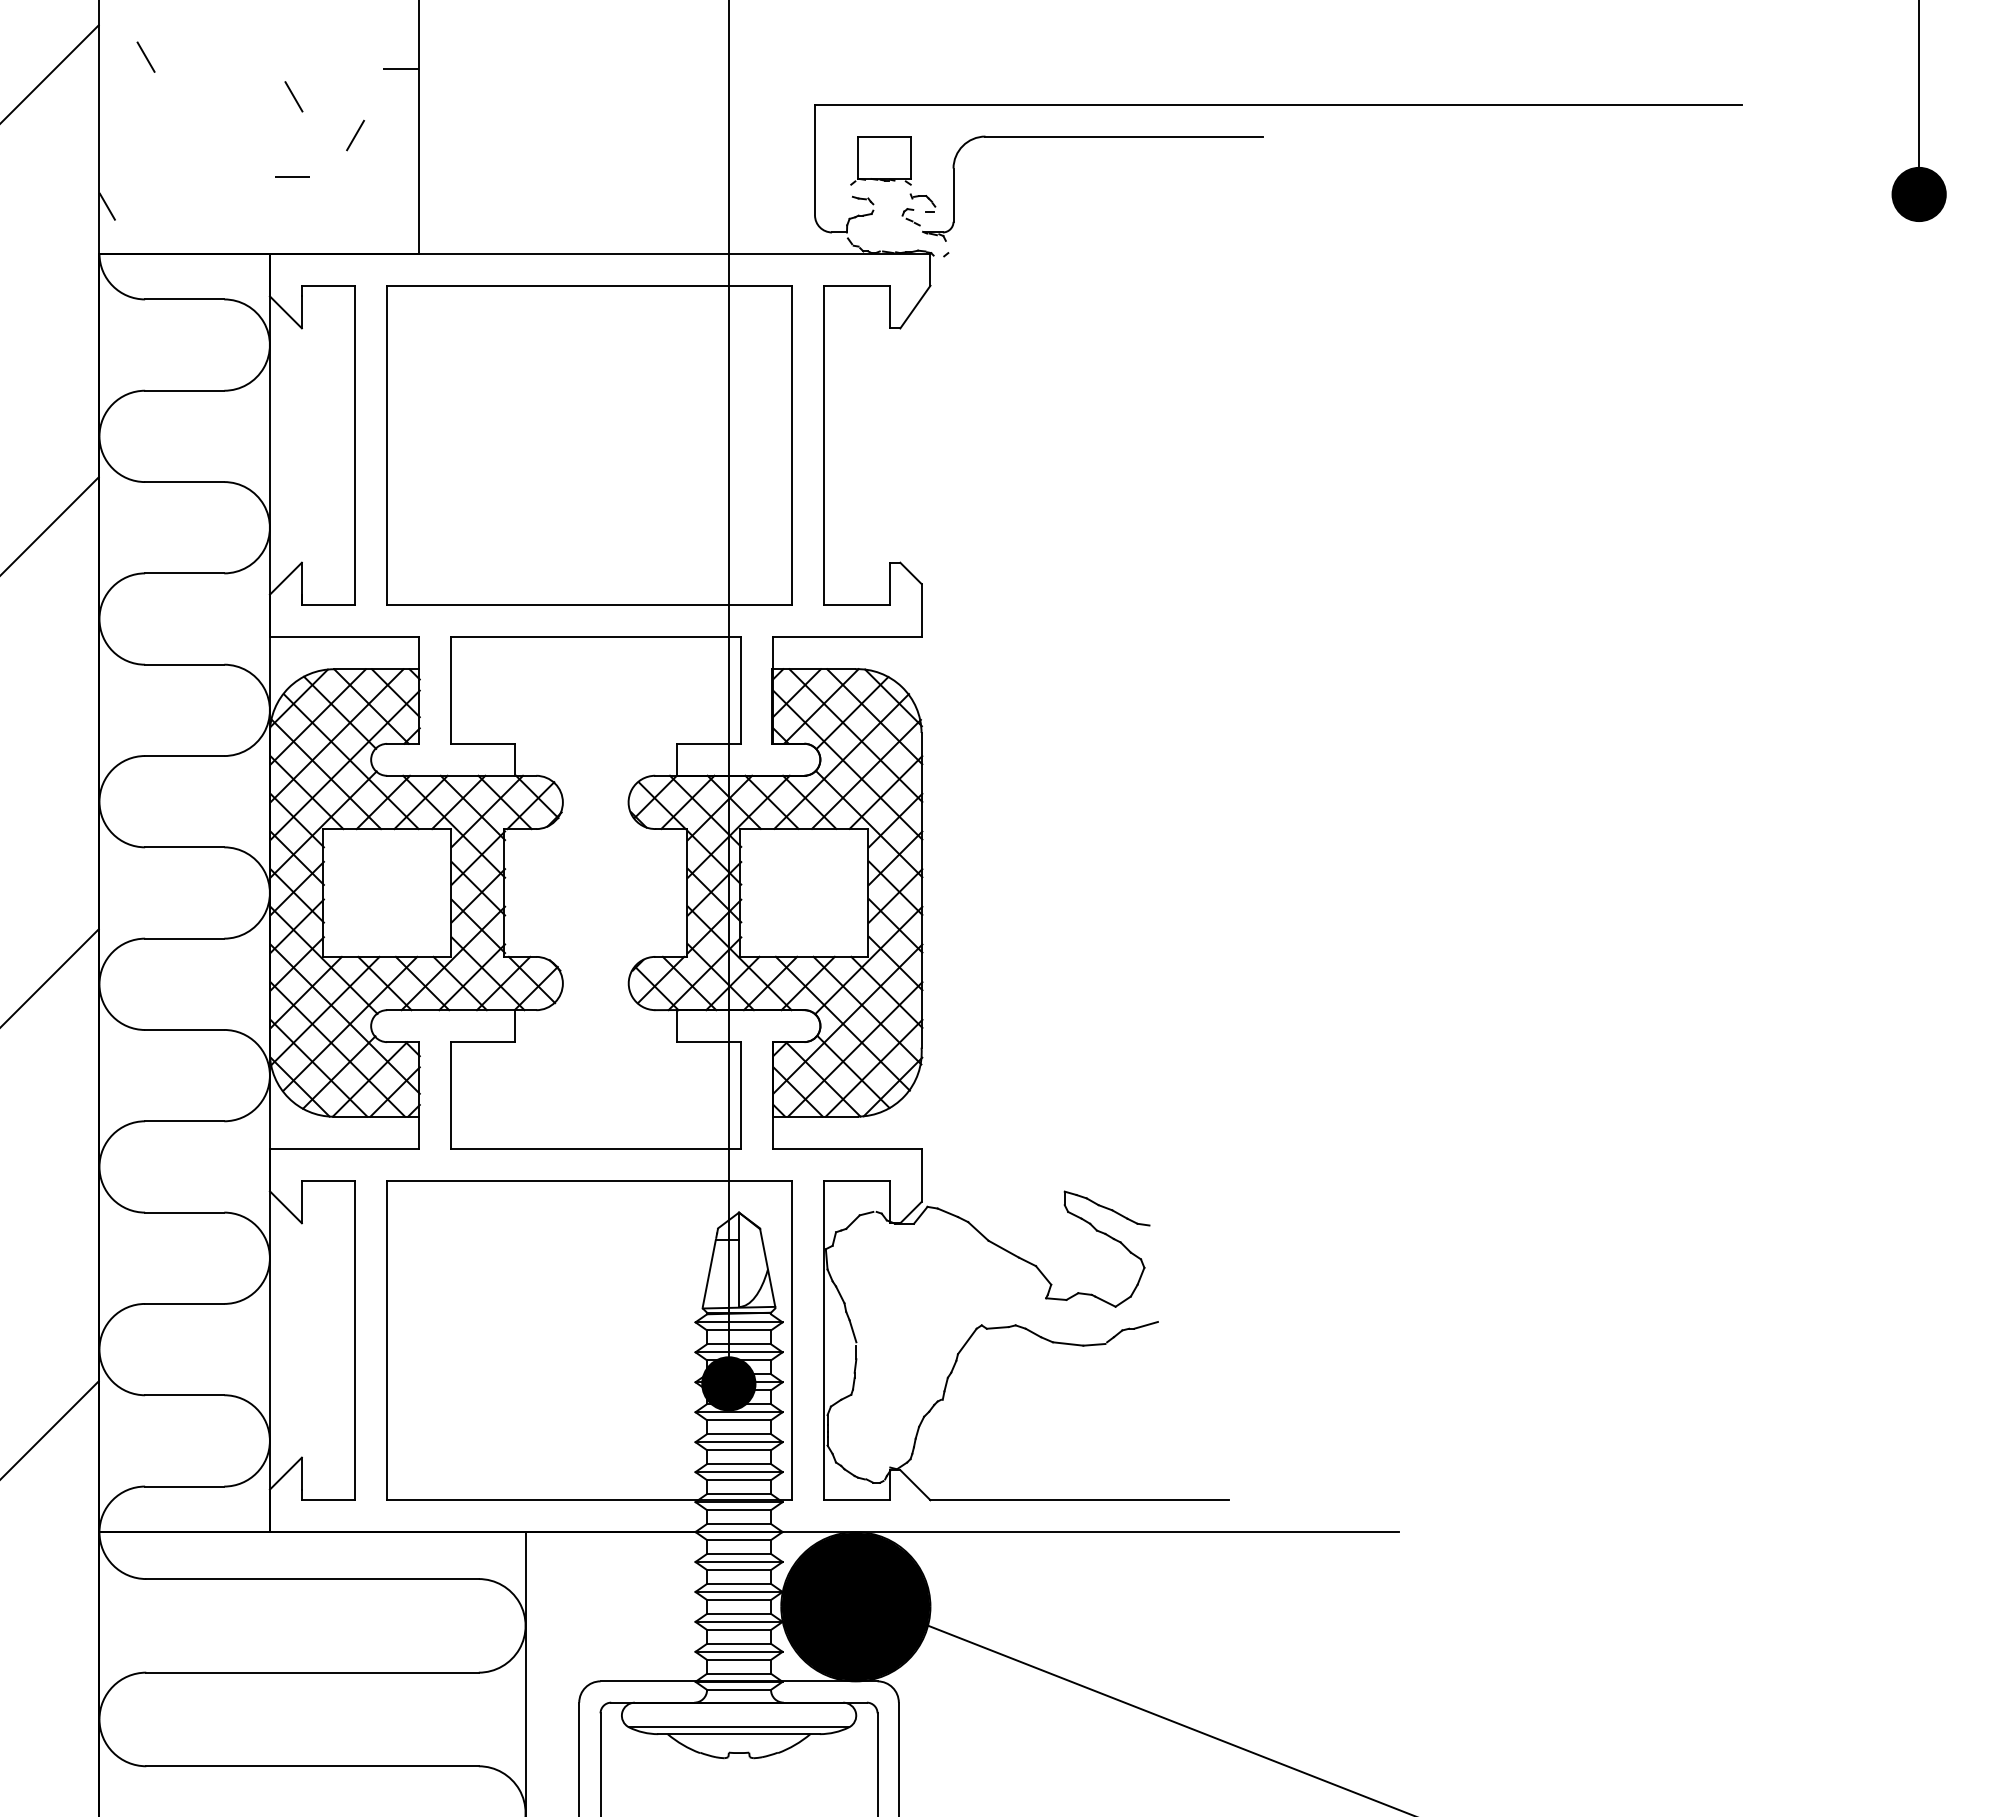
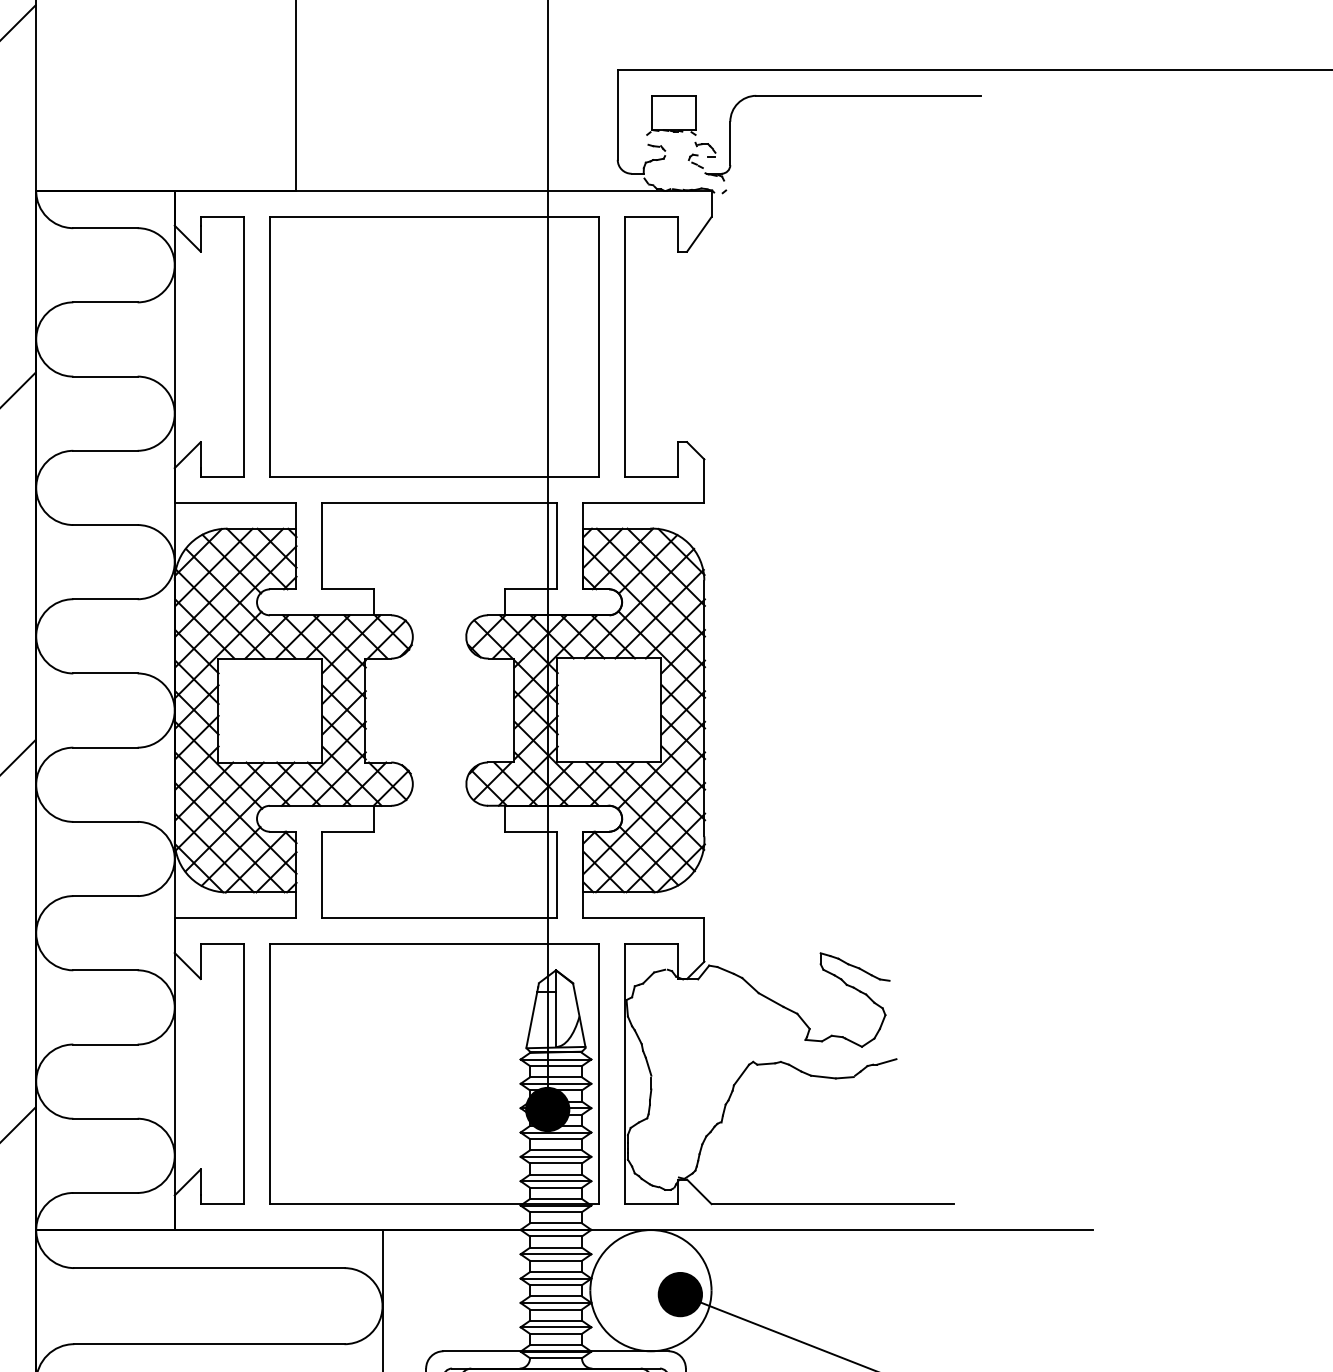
hatch: (258, 130) -> (165, 90), removed
fill: (855, 1606) -> (650, 1290), removed

